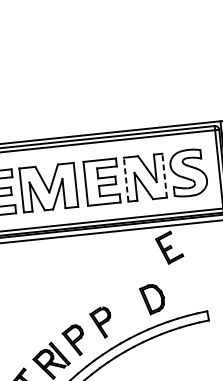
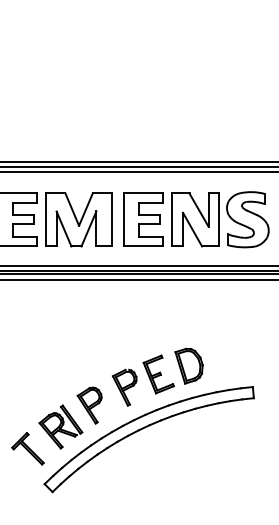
line: (164, 175) -> (218, 219), dashed -> solid
line: (126, 179) -> (172, 219), dashed -> solid
part: (169, 247) -> (158, 374), moved

